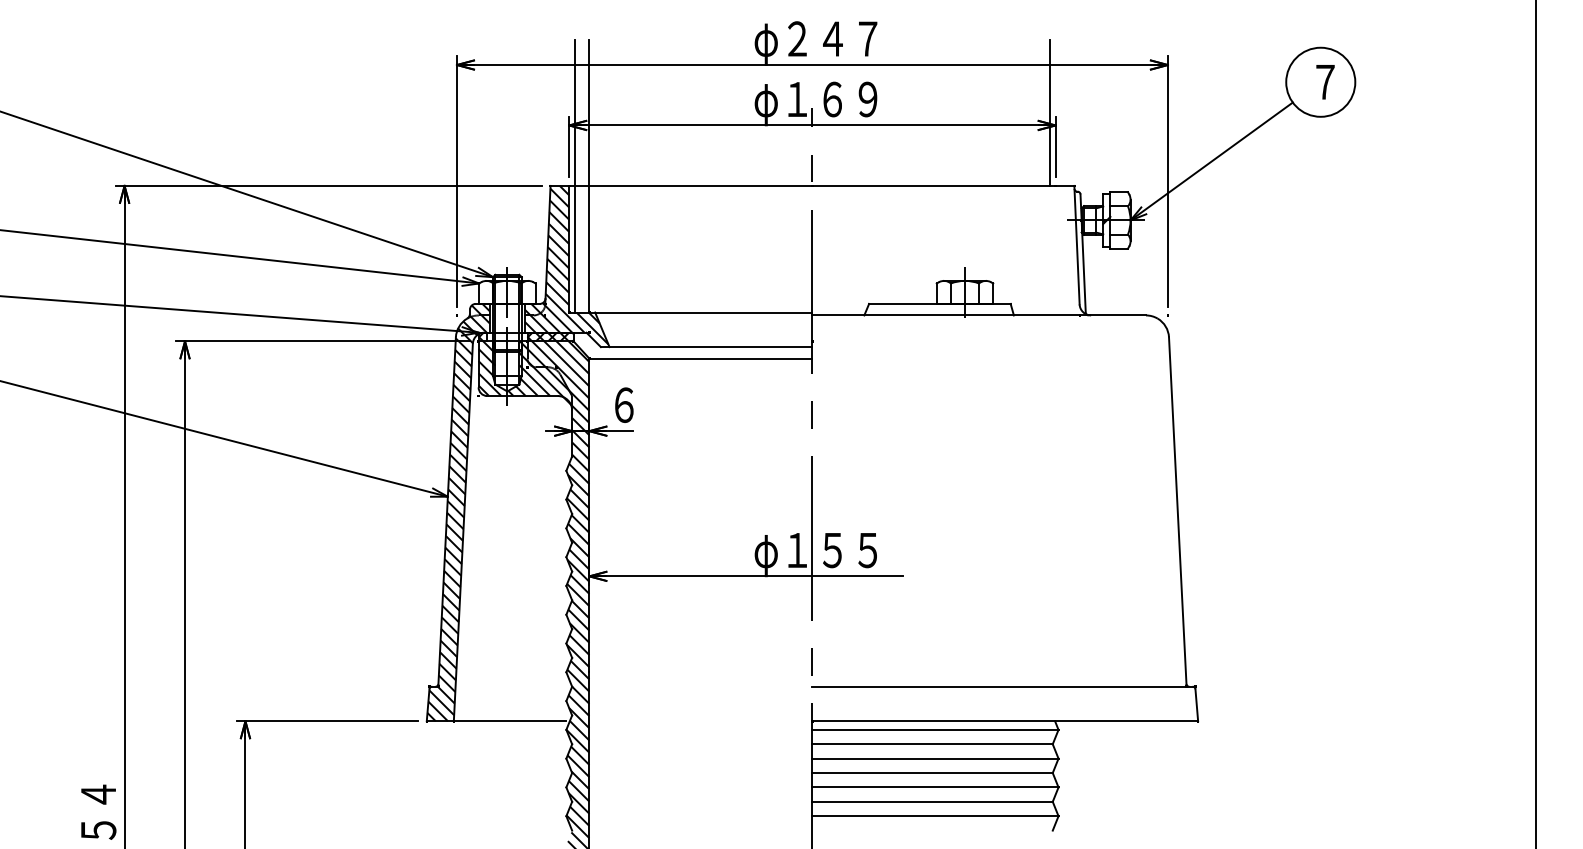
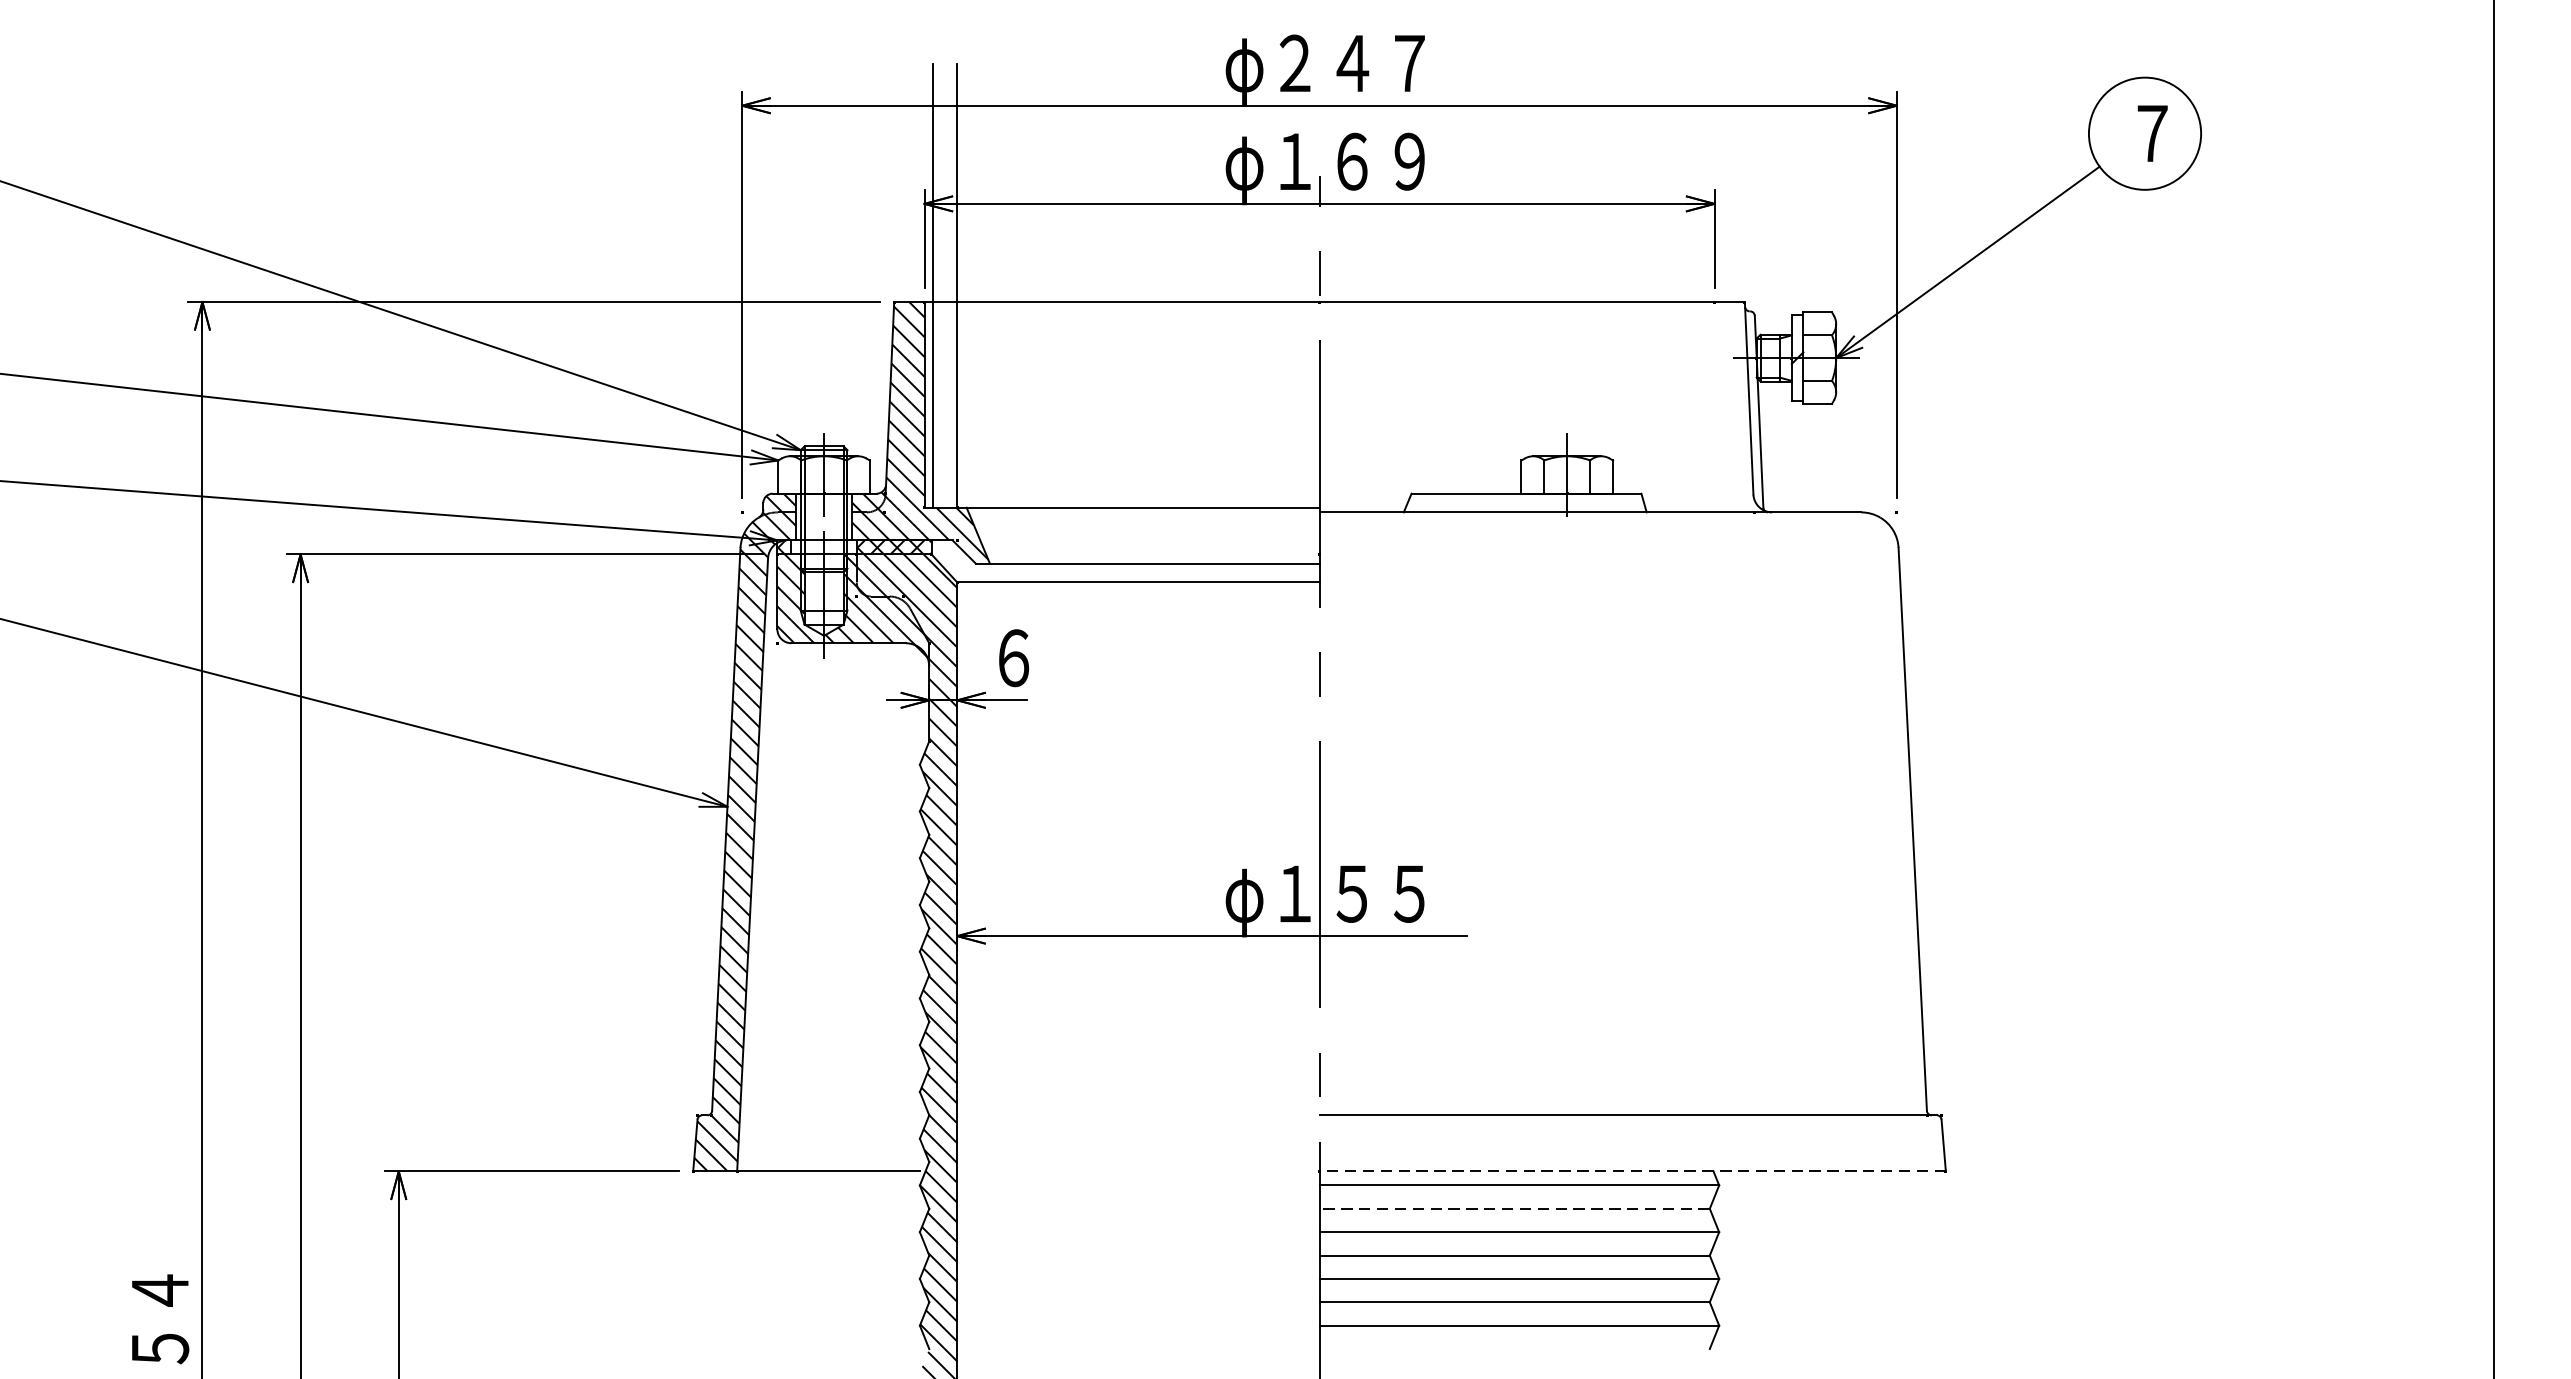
line: (1050, 112) -> (1706, 182), removed
line: (1005, 721) -> (1633, 1171), solid -> dashed
line: (932, 744) -> (1514, 1209), solid -> dashed

